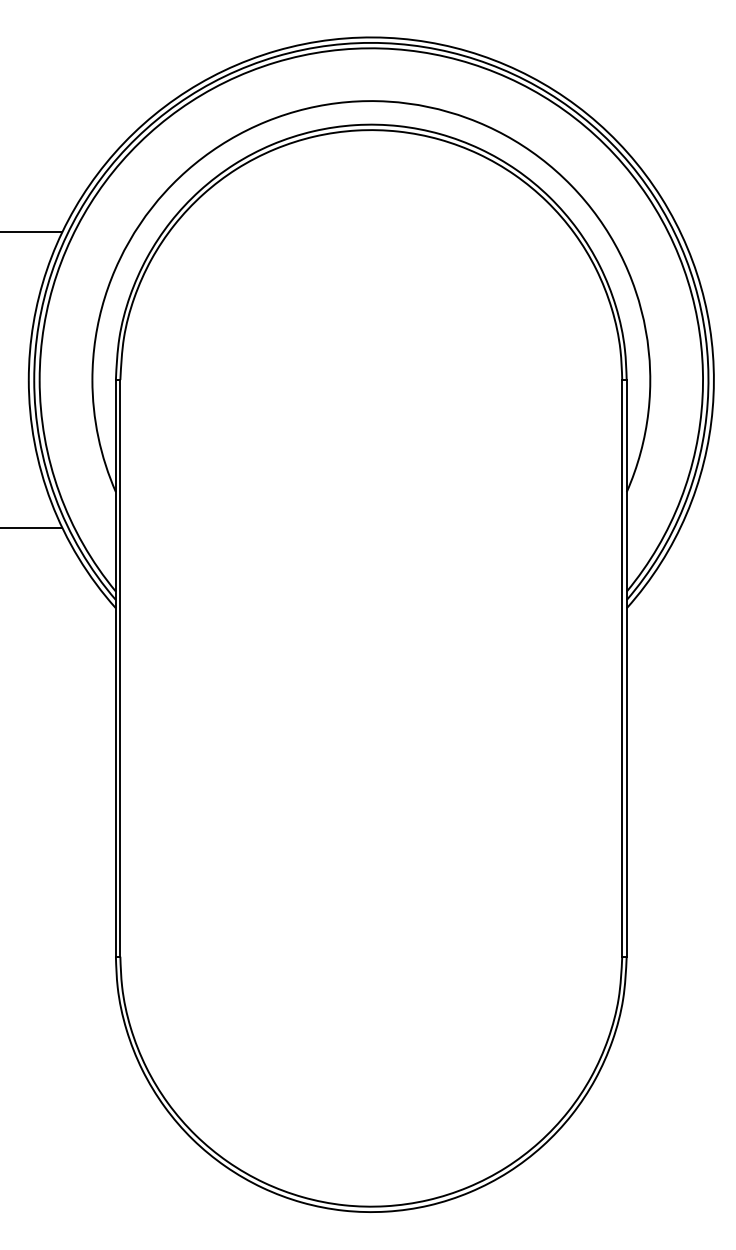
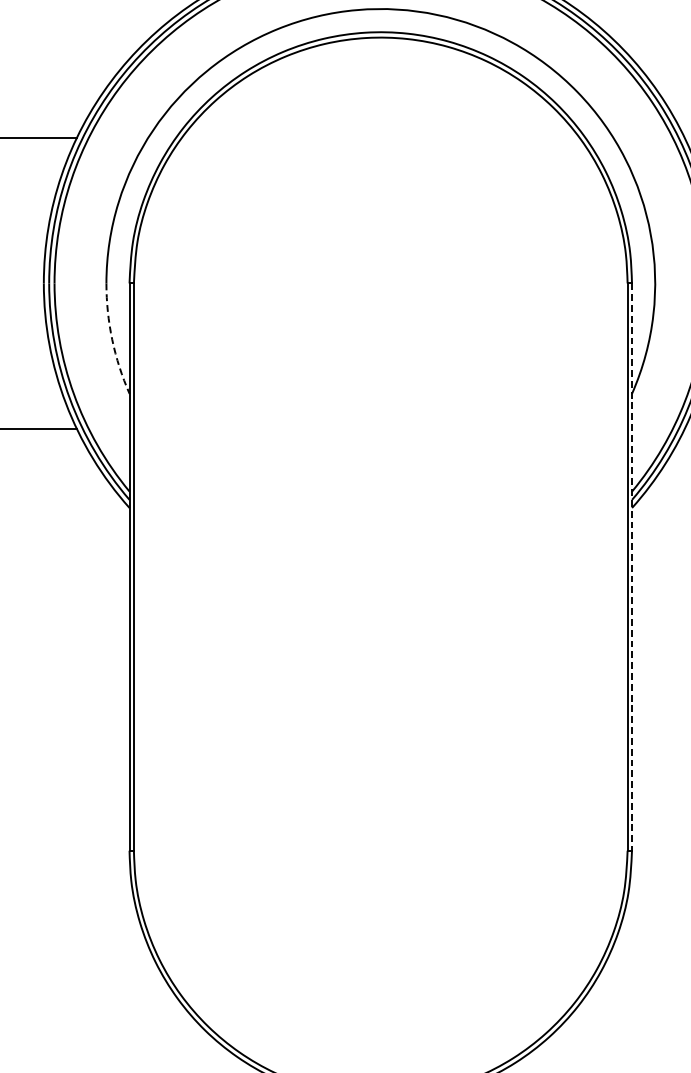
arc: (98, 437) -> (112, 339), solid -> dashed
line: (626, 668) -> (631, 567), solid -> dashed

